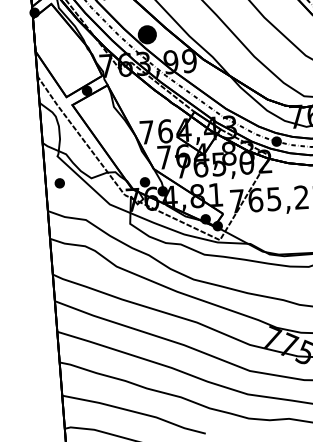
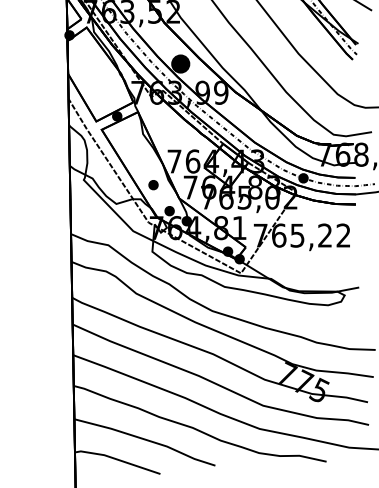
part: (59, 183) -> (153, 185), moved

